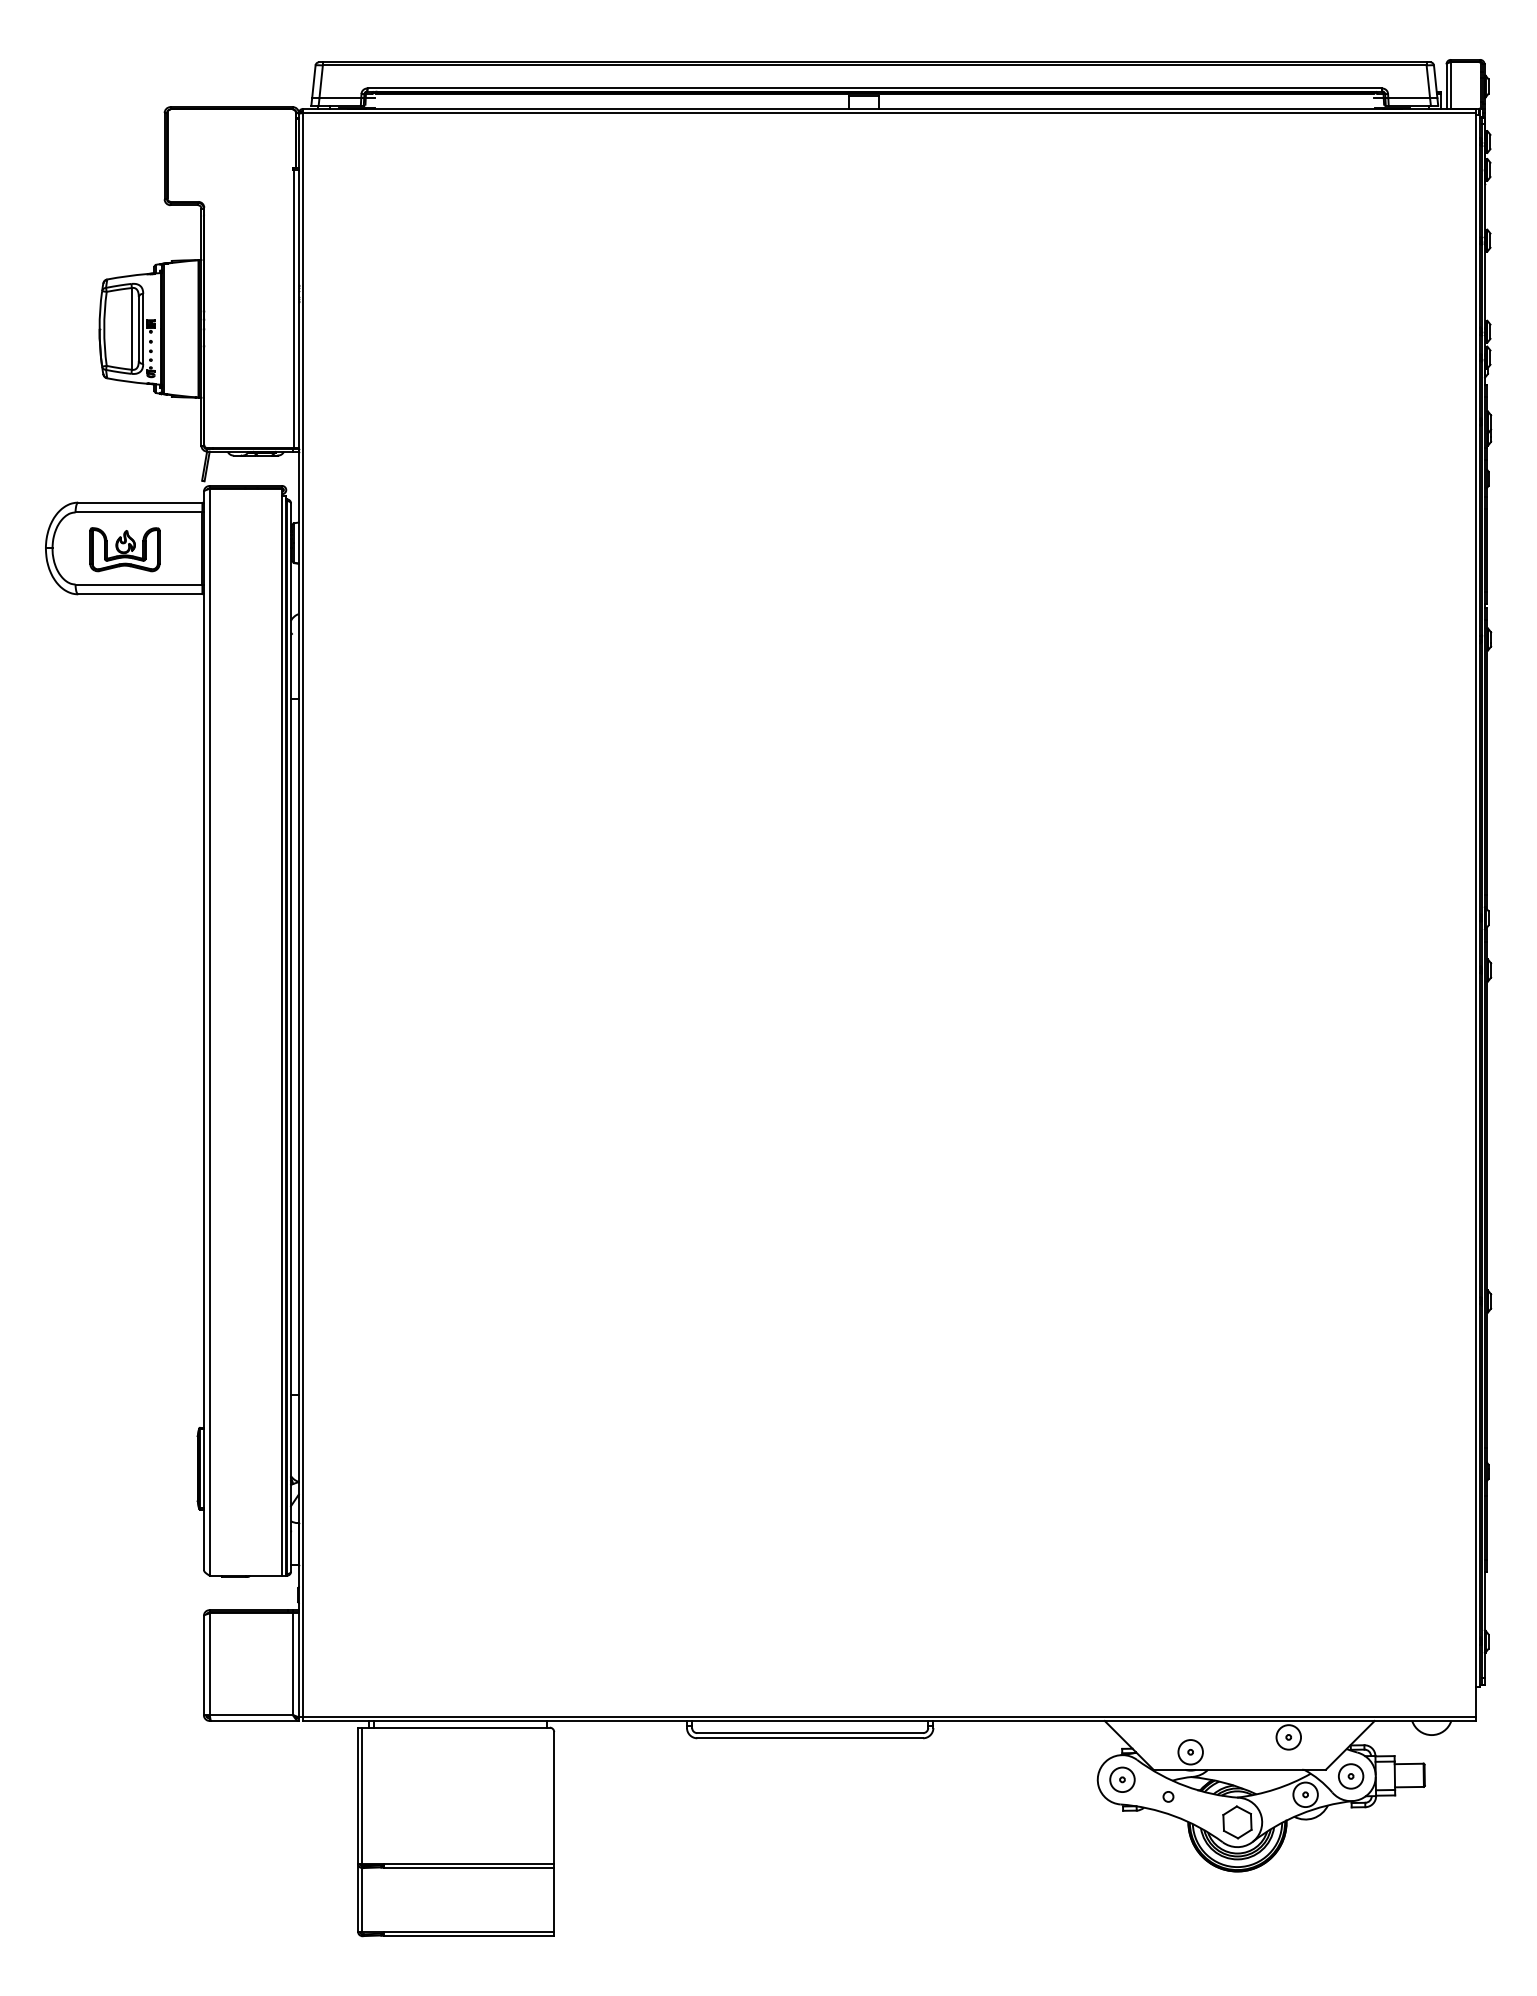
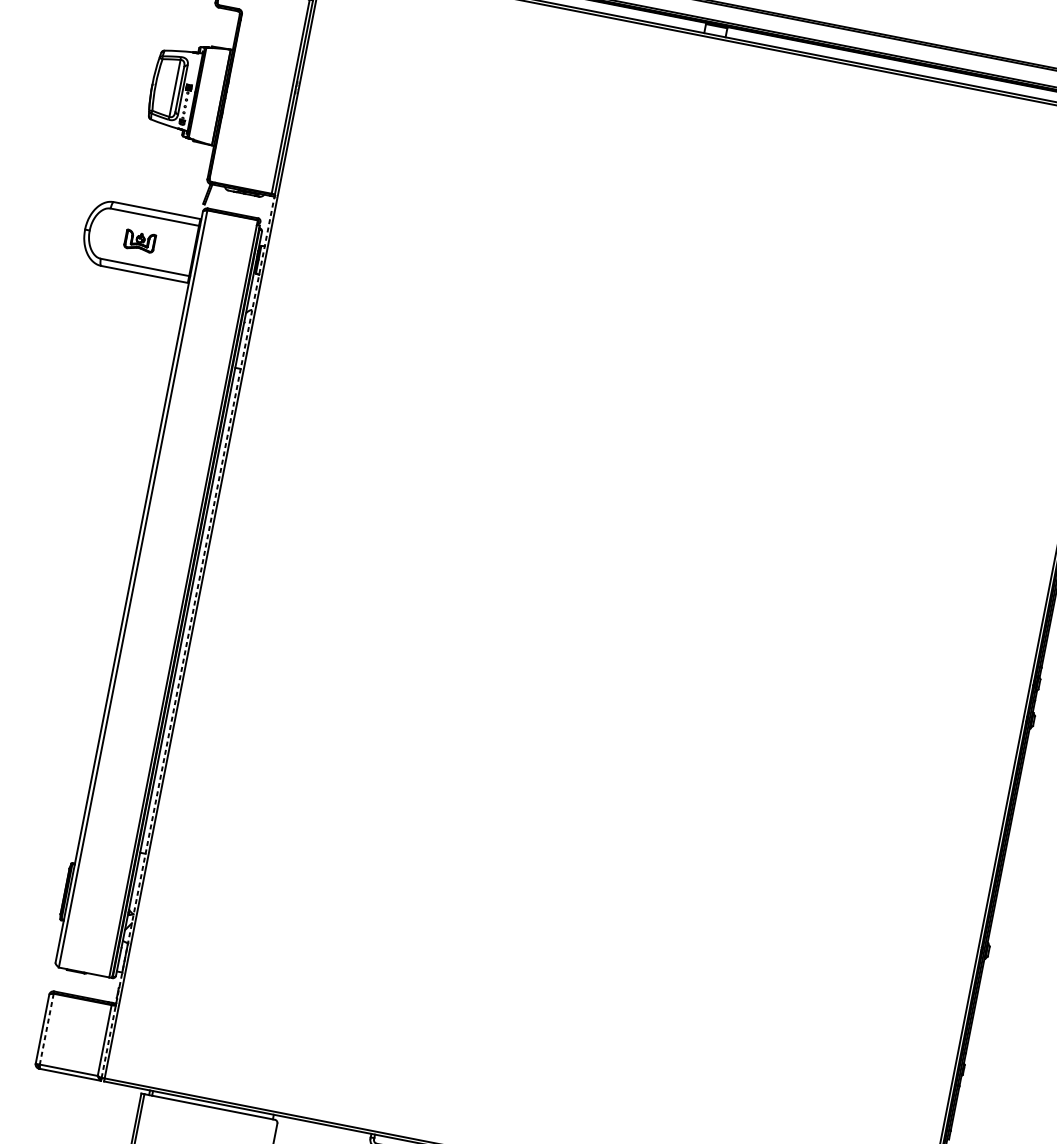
part: (124, 549) -> (139, 241), size x0.6
line: (298, 1082) -> (188, 636), solid -> dashed
line: (209, 1664) -> (46, 1029), solid -> dashed

